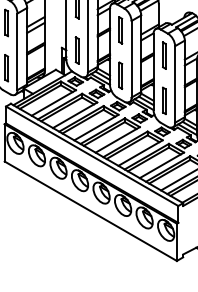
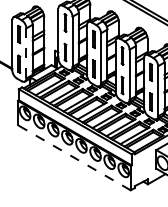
line: (17, 51) -> (26, 53), solid -> dashed
line: (89, 210) -> (73, 157), solid -> dashed

